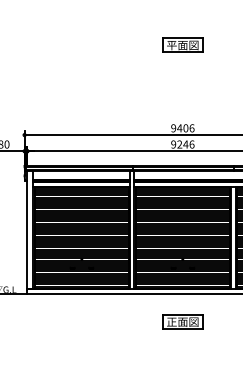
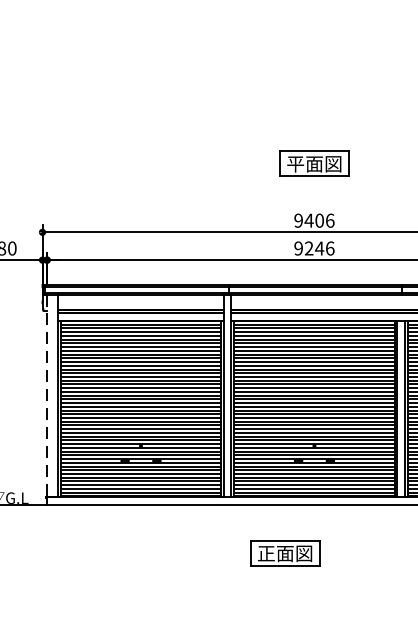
part: (182, 44) -> (313, 162), moved
line: (27, 230) -> (47, 396), solid -> dashed
part: (182, 321) -> (284, 552), moved

